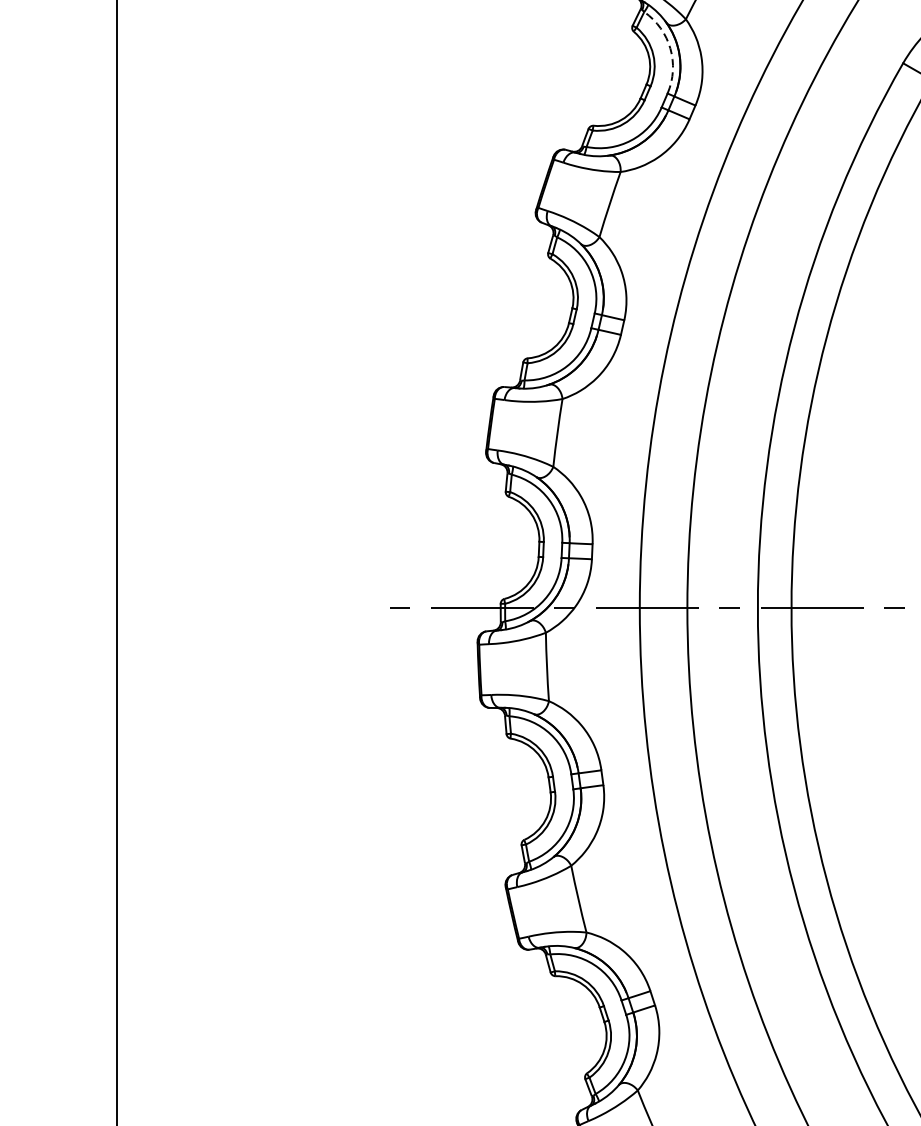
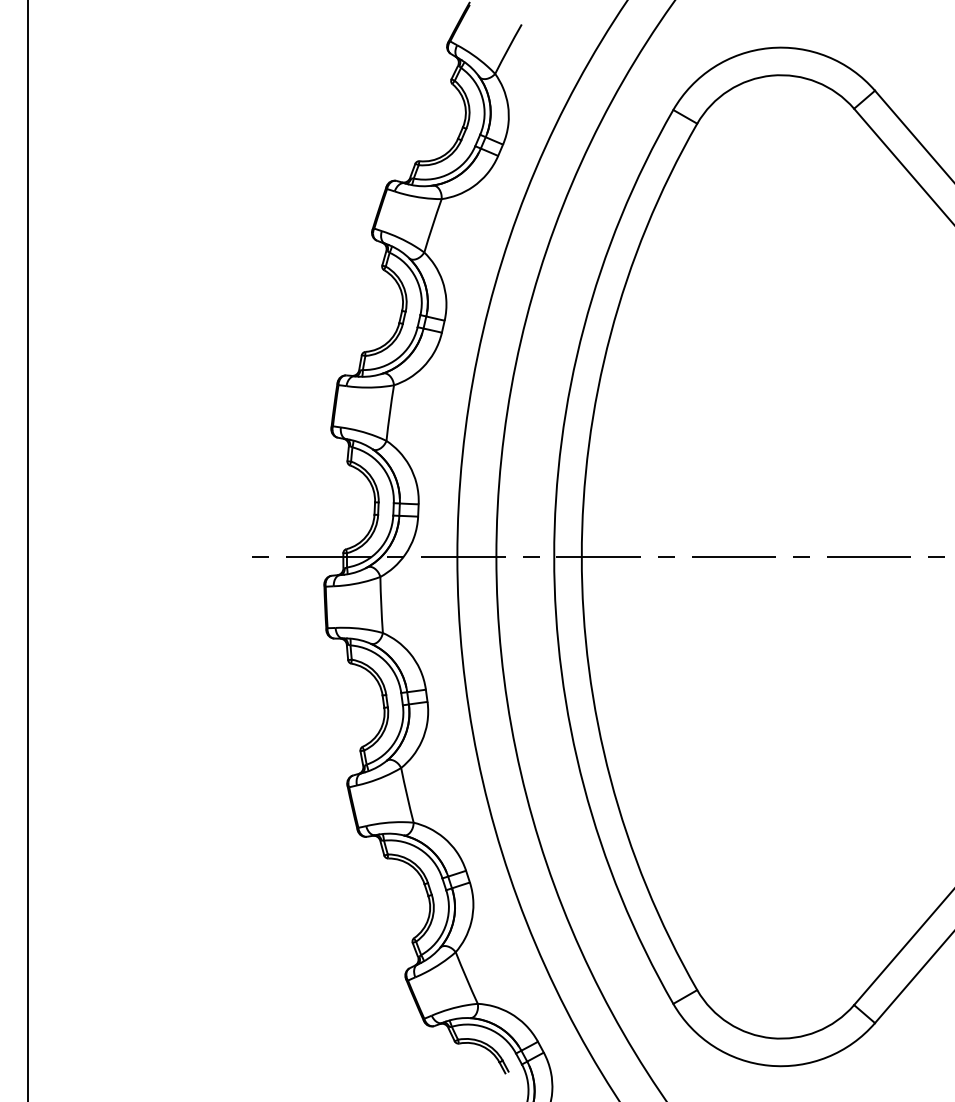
arc: (670, 48) -> (482, 97), dashed -> solid

